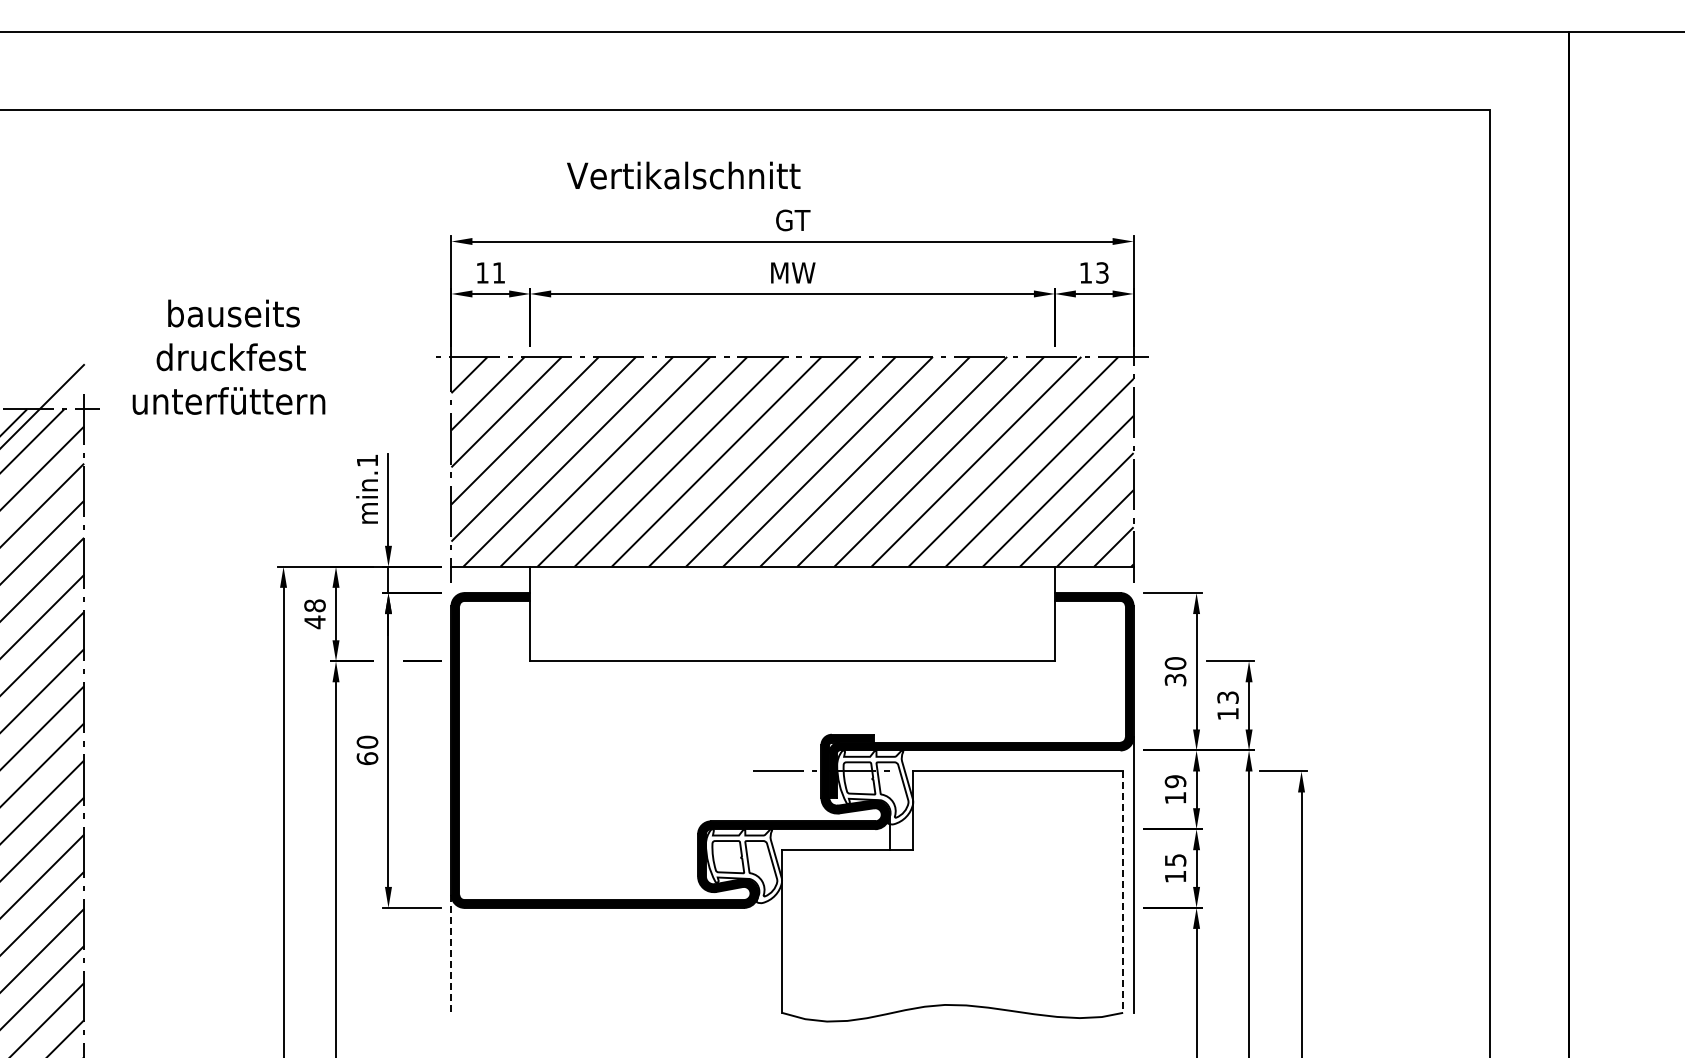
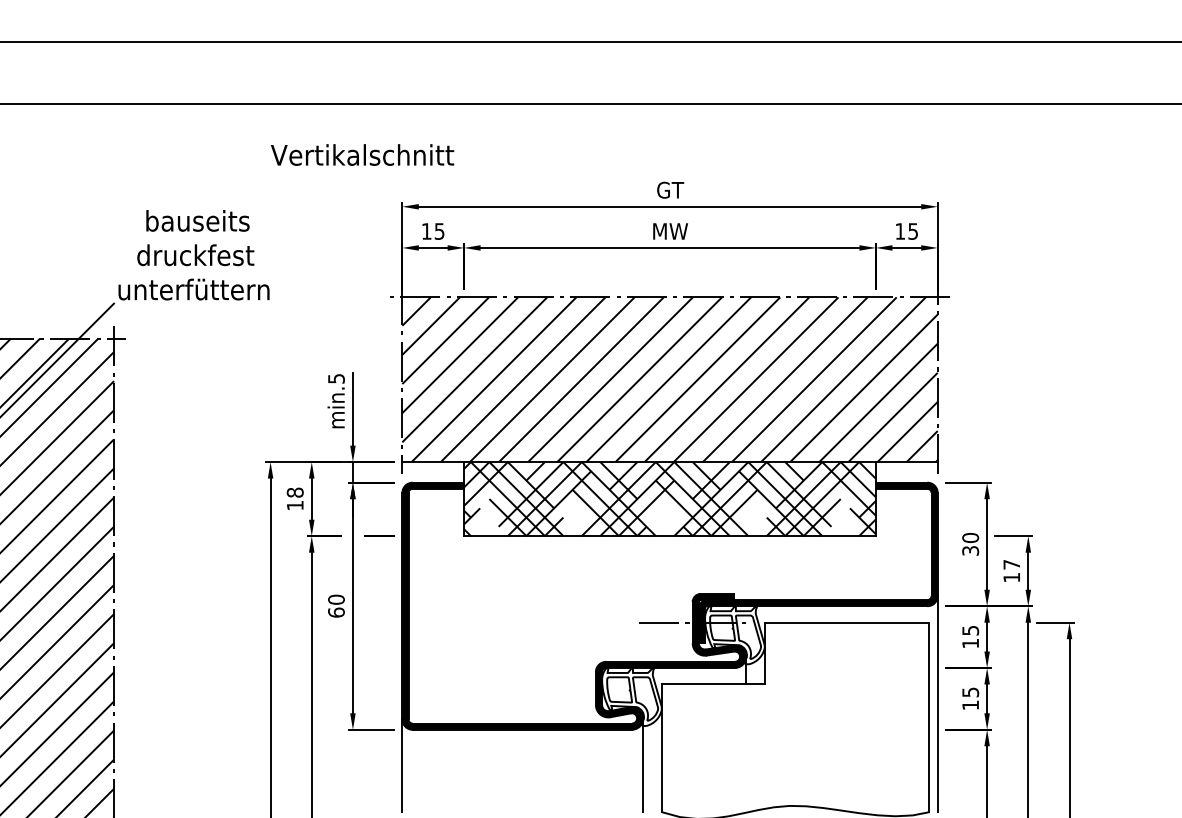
text: (683, 175) -> (362, 154), moved
text: (498, 272) -> (439, 231), 11 -> 15
text: (1102, 272) -> (913, 231), 13 -> 15
text: (228, 356) -> (193, 254), moved
text: (367, 460) -> (336, 378), min.1 -> min.5
hatch: (792, 613) -> (670, 498), added
text: (314, 622) -> (294, 505), 48 -> 18
text: (1227, 697) -> (1011, 564), 13 -> 17
text: (1175, 781) -> (970, 630), 19 -> 15
line: (1123, 892) -> (929, 717), dashed -> solid
line: (758, 952) -> (643, 764), added
line: (451, 954) -> (402, 766), dashed -> solid

